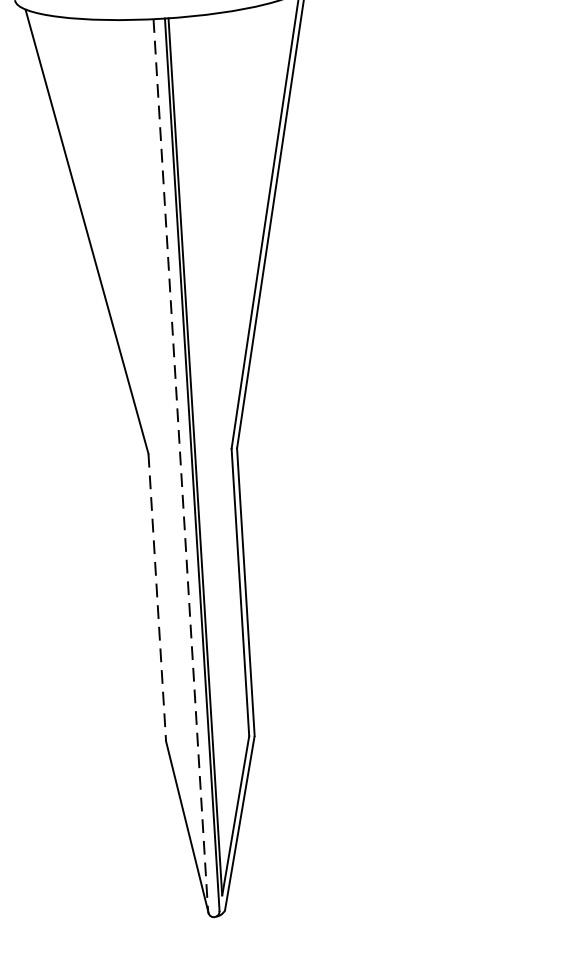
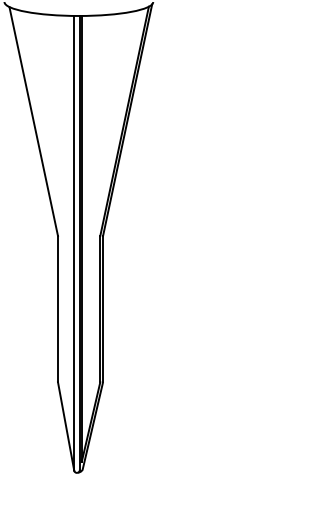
line: (181, 464) -> (74, 242), dashed -> solid
line: (158, 598) -> (58, 309), dashed -> solid

